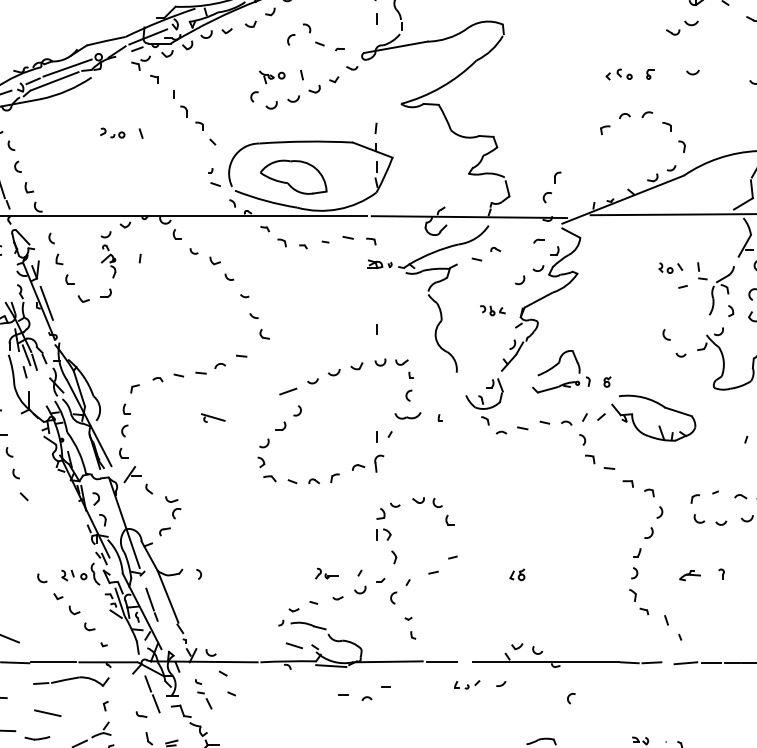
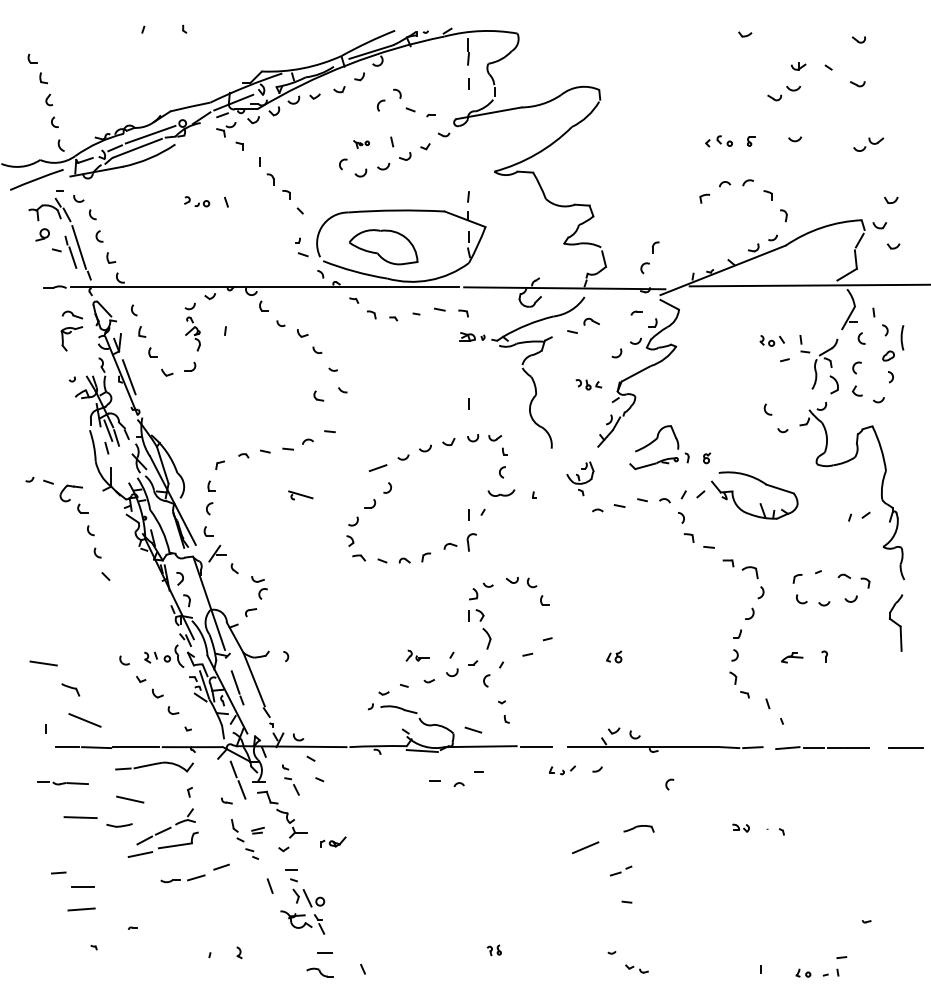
part: (272, 77) -> (361, 144), size x0.6
part: (495, 249) -> (591, 321), size x1.6
part: (731, 311) -> (834, 385), size x1.6
part: (264, 333) -> (318, 395), moved
part: (484, 401) -> (580, 478), size x0.7
part: (648, 492) -> (749, 572), size x1.6
part: (394, 556) -> (487, 638), size x1.6
line: (294, 645) -> (473, 729), moved

